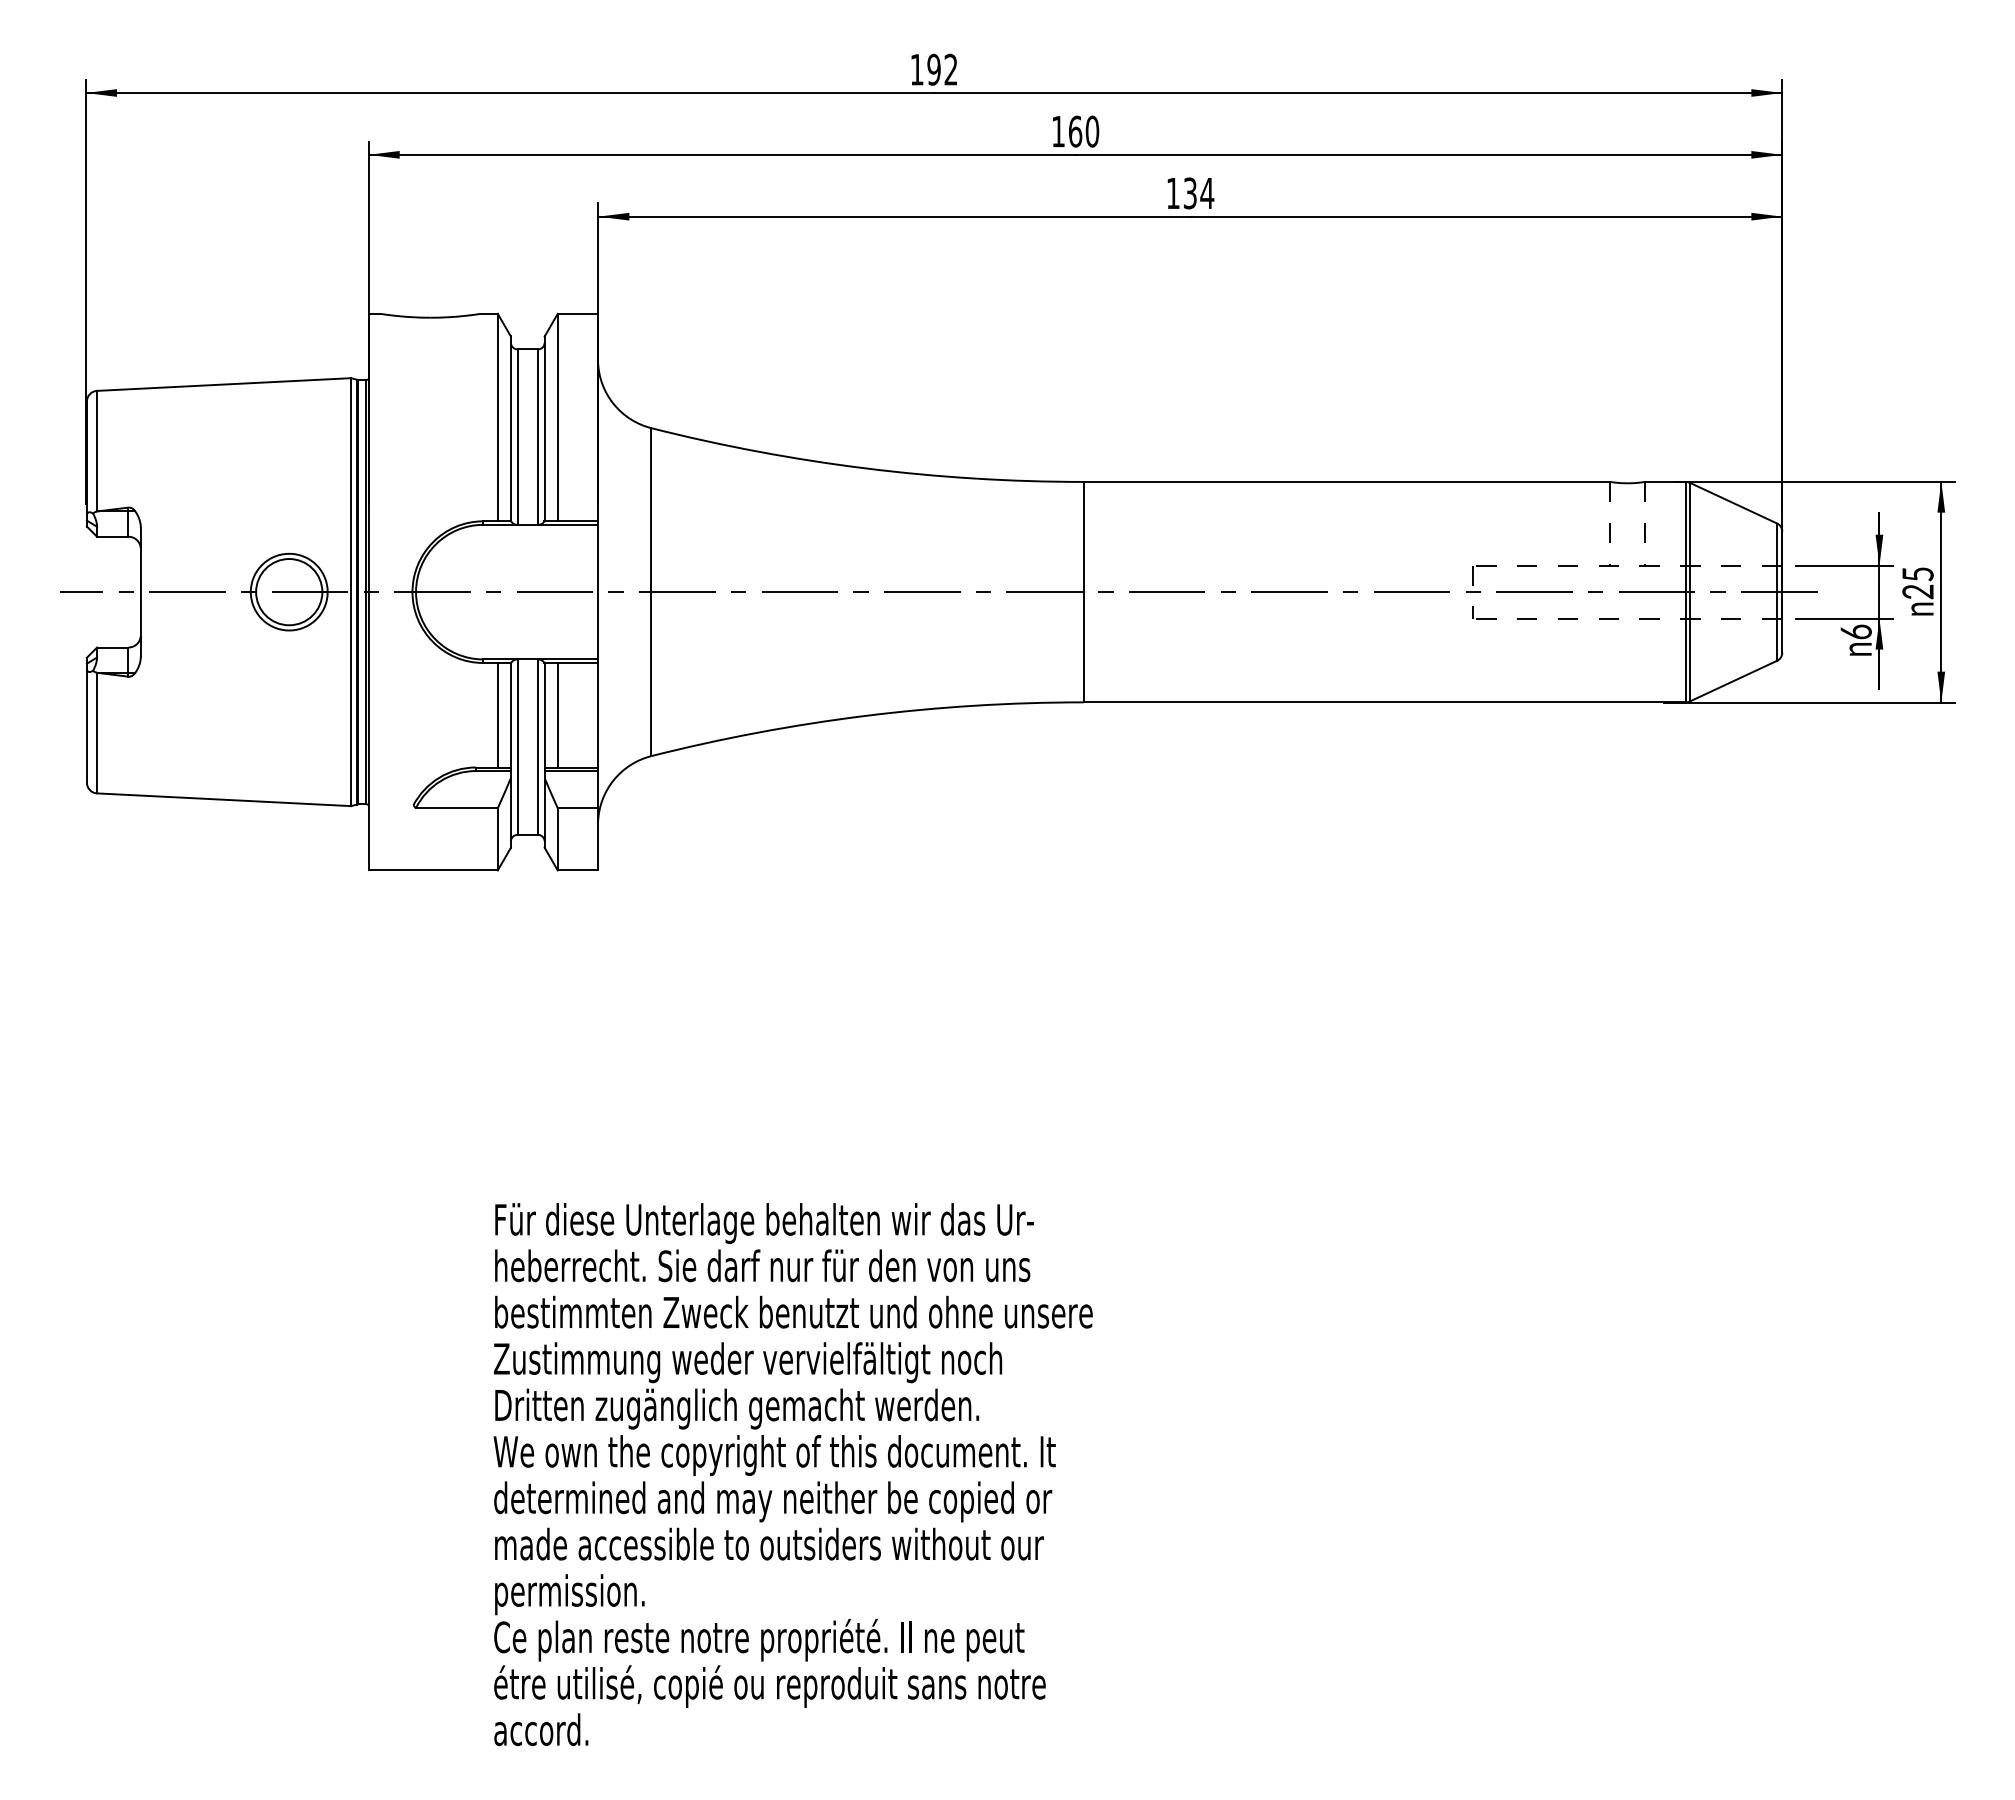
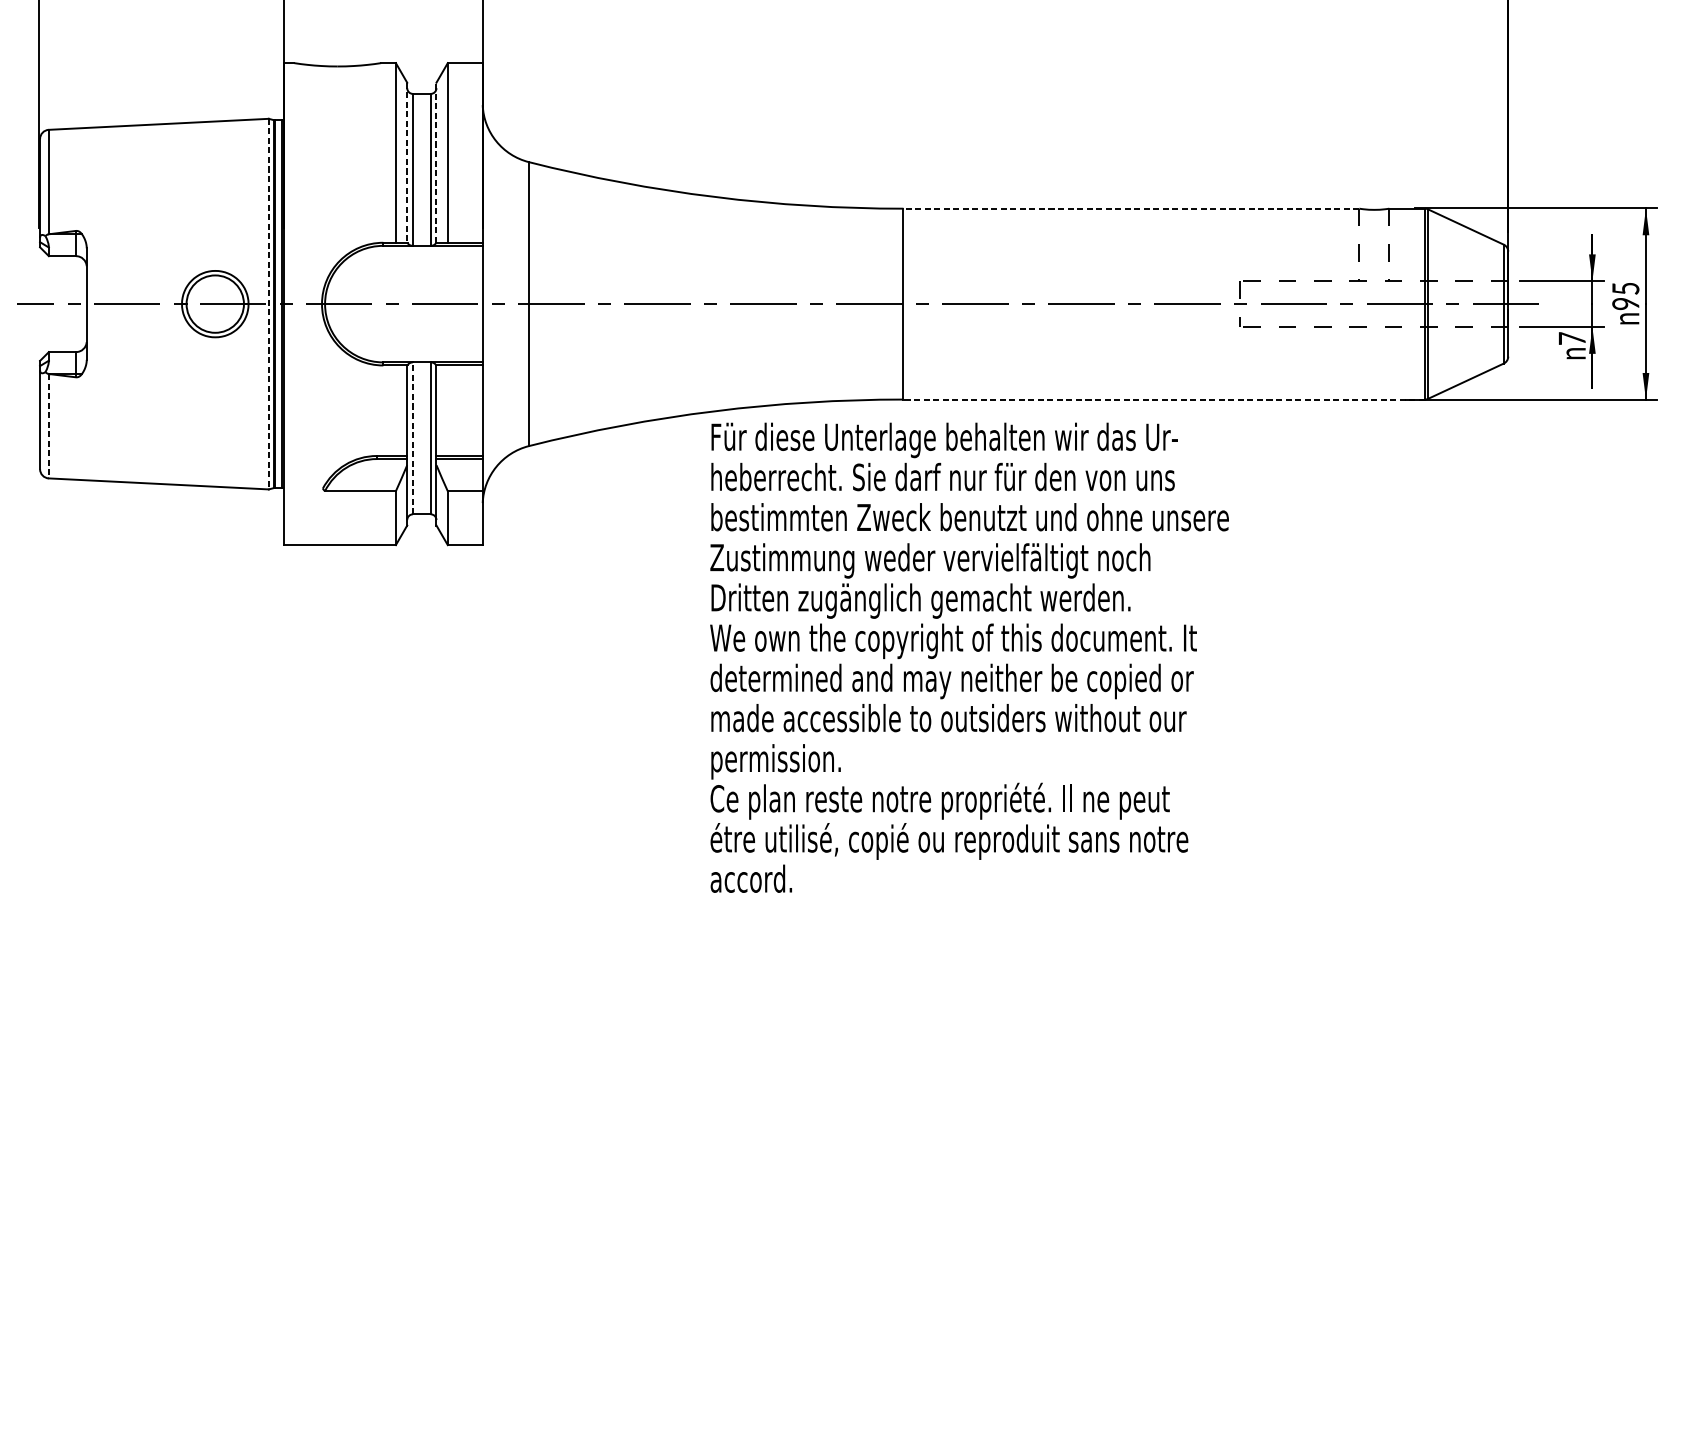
line: (544, 428) -> (436, 162), solid -> dashed
line: (510, 429) -> (406, 163), solid -> dashed
line: (1346, 481) -> (1130, 208), solid -> dashed
text: (1918, 591) -> (1626, 303), 25 -> 95
line: (351, 592) -> (269, 304), solid -> dashed
text: (1855, 631) -> (1571, 338), 6 -> 7
line: (1384, 702) -> (1163, 399), solid -> dashed
line: (497, 714) -> (395, 410), removed
line: (557, 714) -> (447, 410), removed
line: (97, 733) -> (49, 426), solid -> dashed
line: (517, 747) -> (412, 438), solid -> dashed
text: (792, 1474) -> (968, 657), moved

